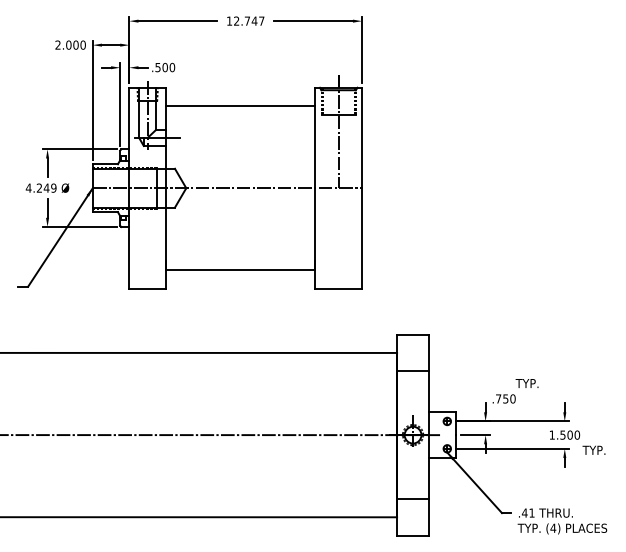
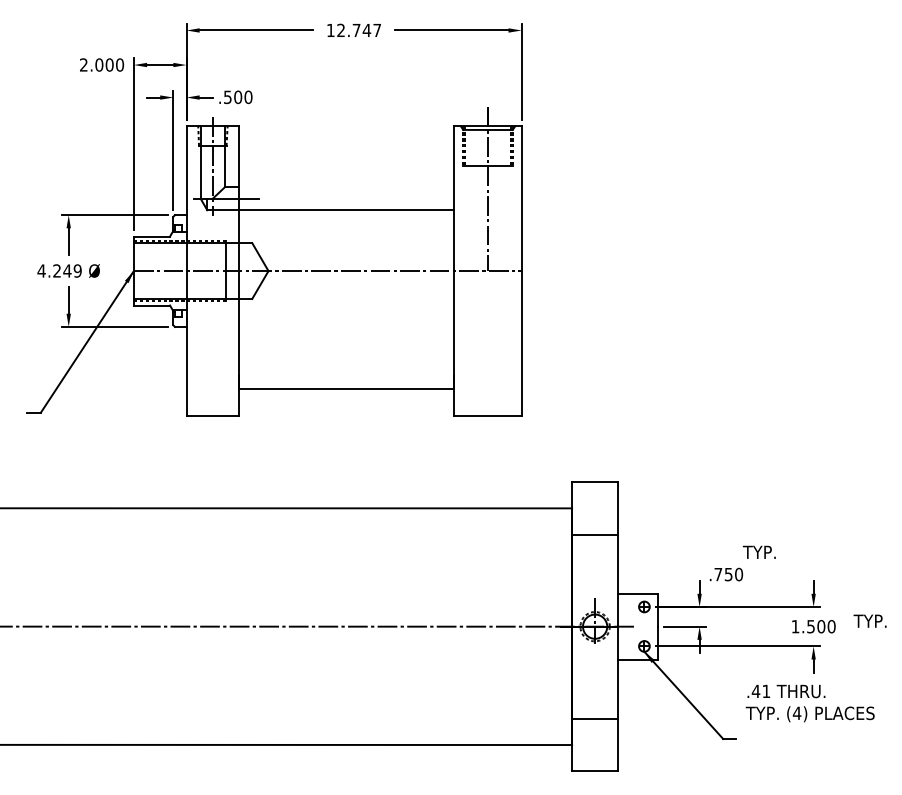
line: (240, 106) -> (346, 210), moved
text: (593, 449) -> (869, 620), moved
text: (562, 521) -> (810, 703), moved

